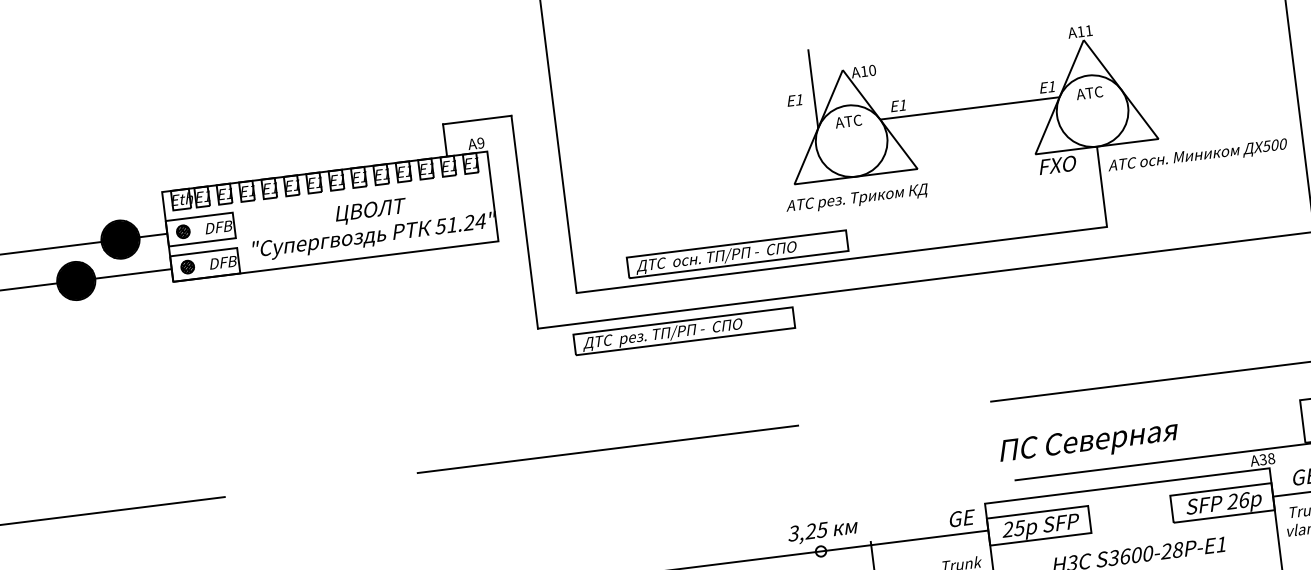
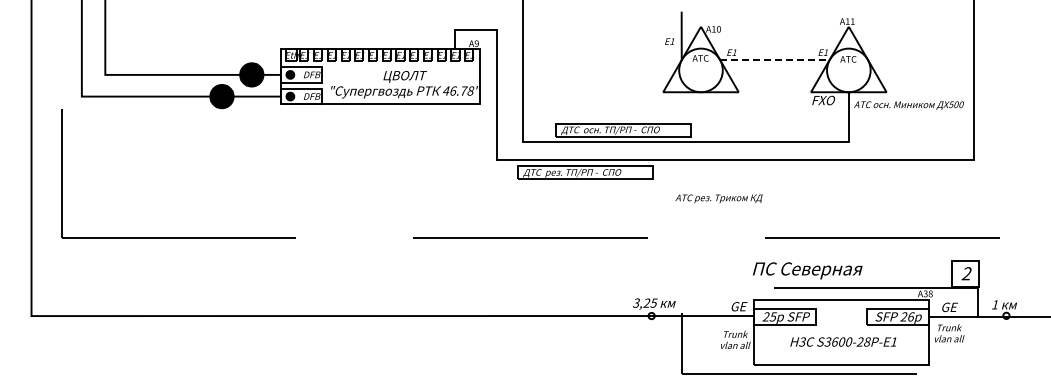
line: (970, 108) -> (775, 59), solid -> dashed
text: (856, 198) -> (718, 198), moved
text: (460, 223) -> (458, 90), 51.24" -> 46.78"
text: (1088, 442) -> (807, 270), moved

